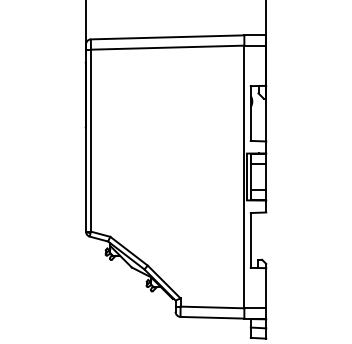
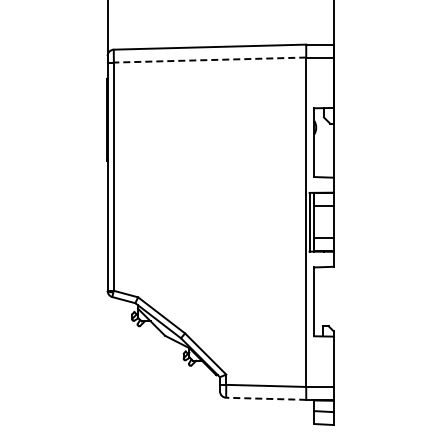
line: (167, 48) -> (209, 60), solid -> dashed
line: (212, 317) -> (266, 398), solid -> dashed

